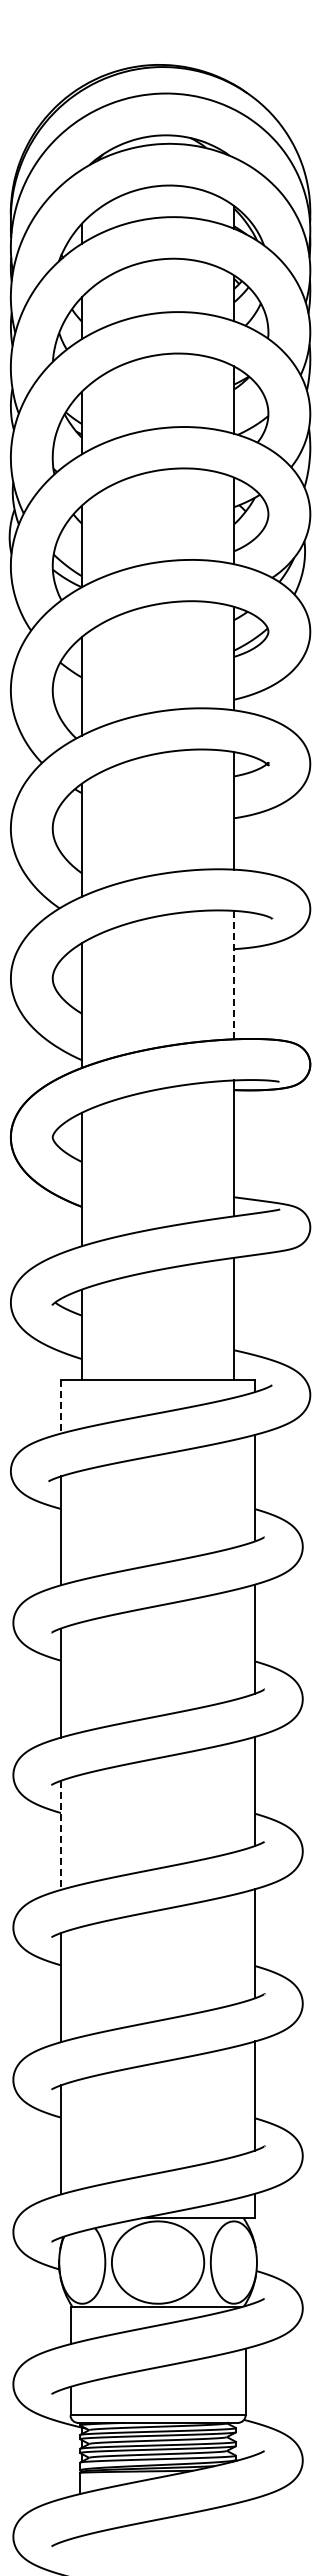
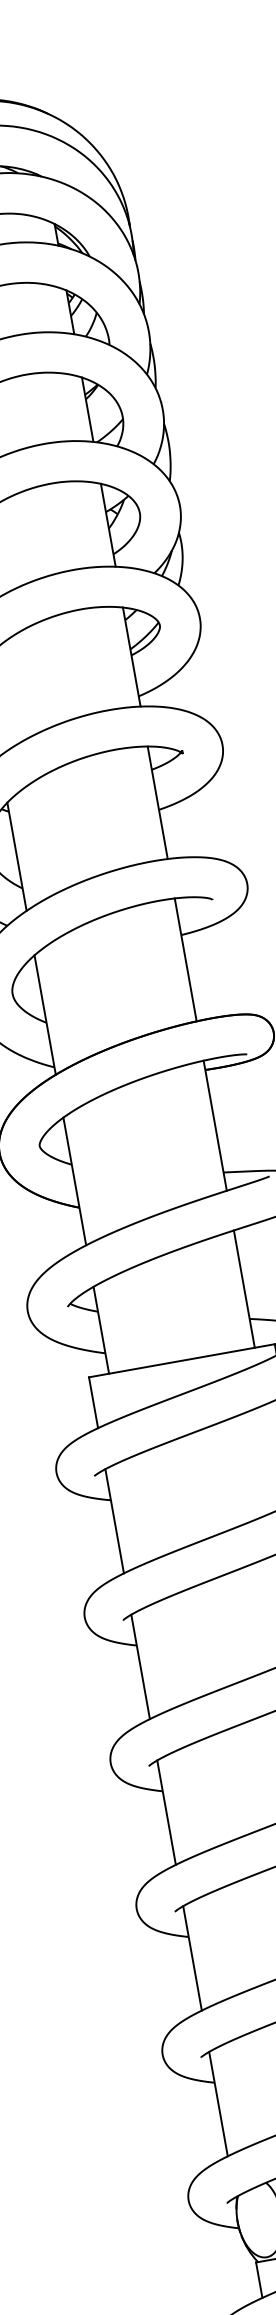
line: (234, 974) -> (185, 959), dashed -> solid
line: (60, 1407) -> (93, 1403), dashed -> solid
line: (60, 1835) -> (166, 1812), dashed -> solid

